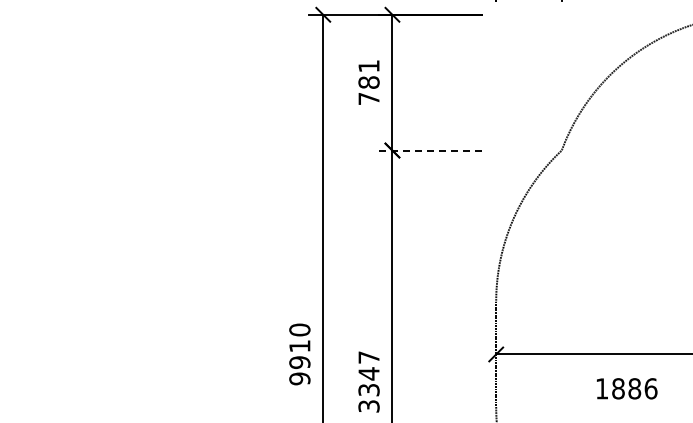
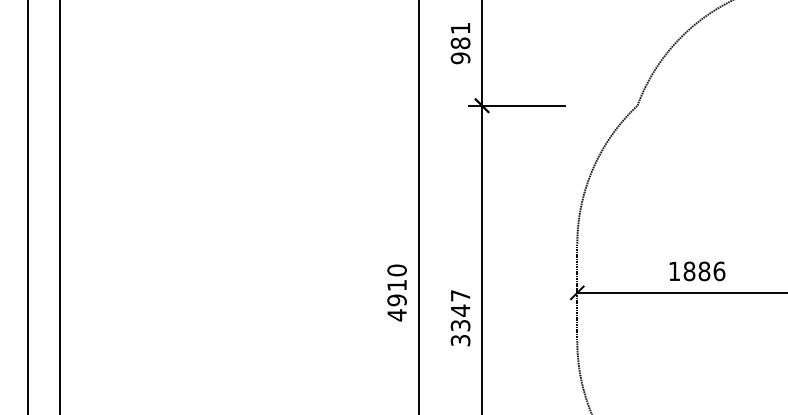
text: (368, 99) -> (460, 58), 781 -> 981
line: (429, 150) -> (516, 105), dashed -> solid
text: (299, 379) -> (396, 315), 9910 -> 4910
text: (627, 388) -> (697, 271), moved

